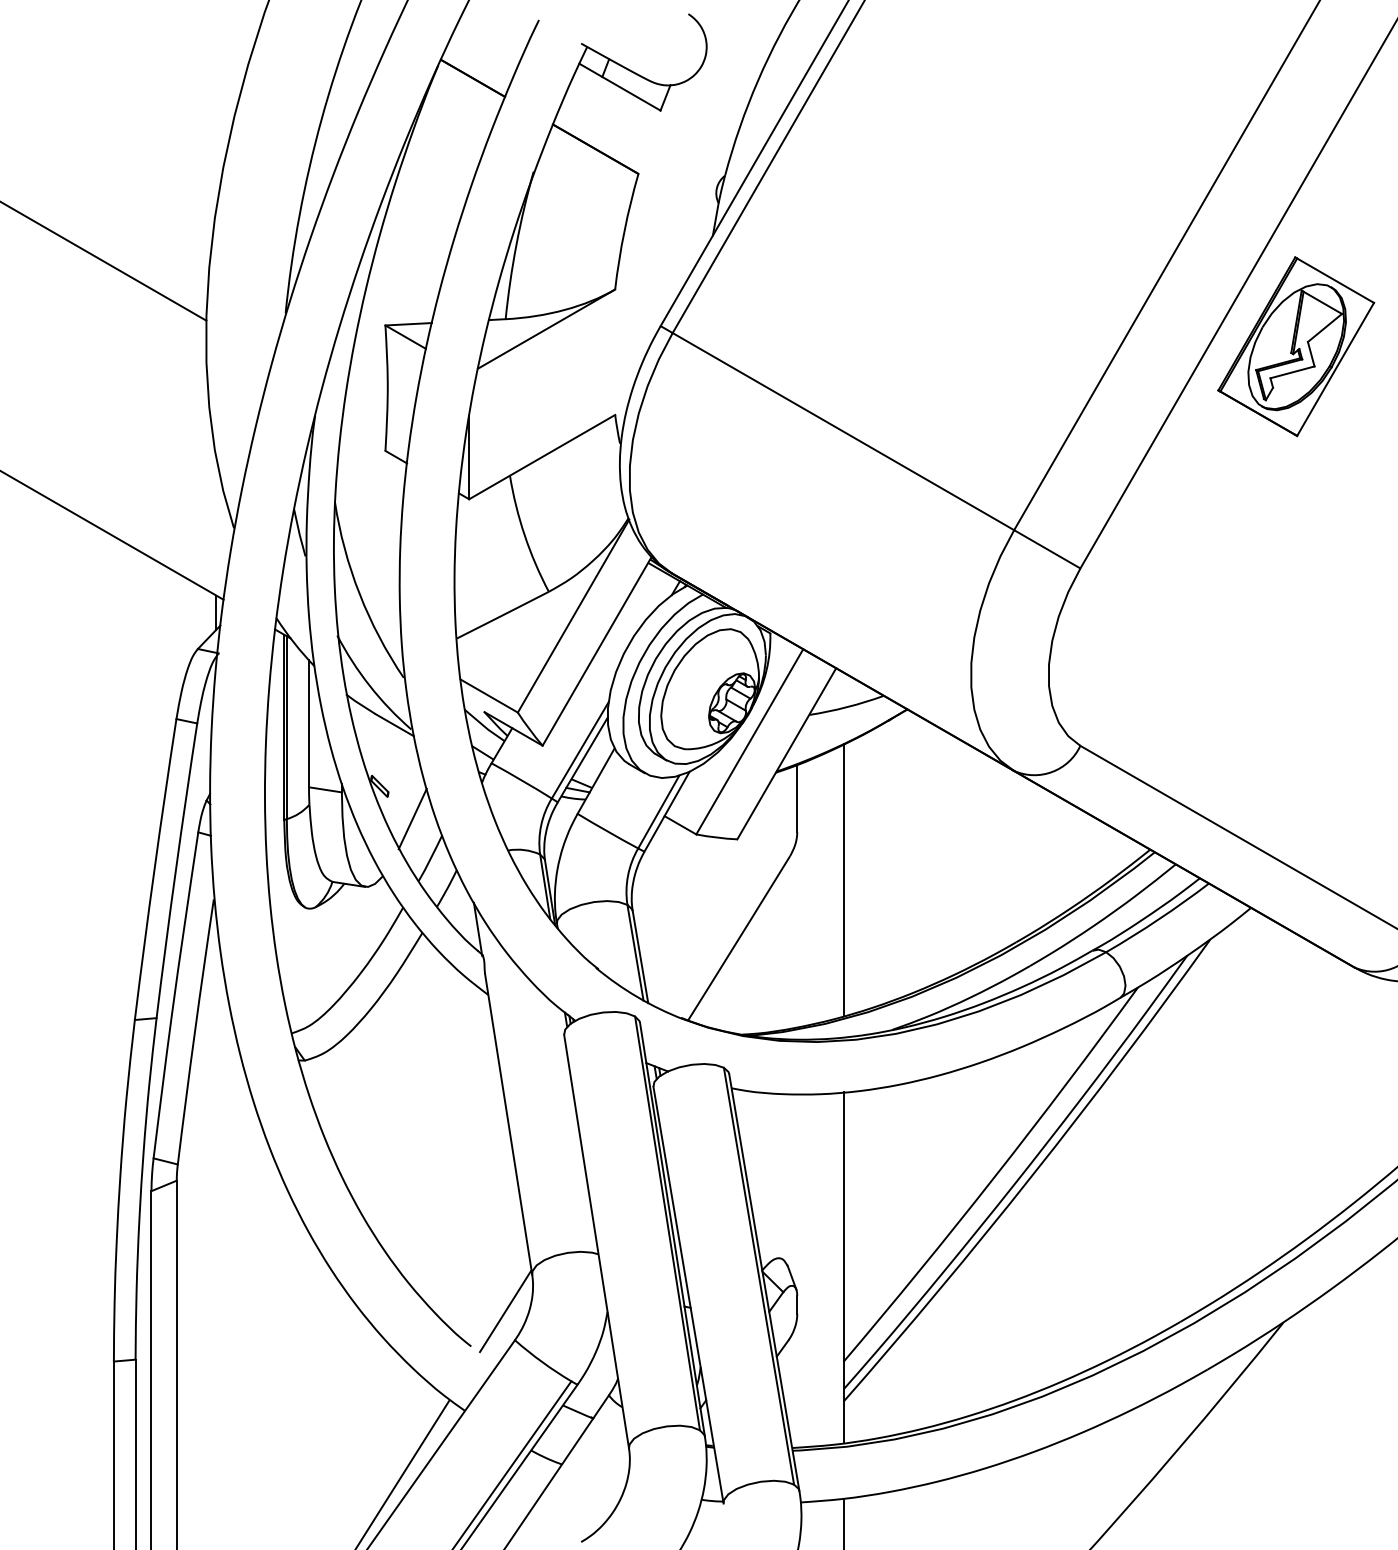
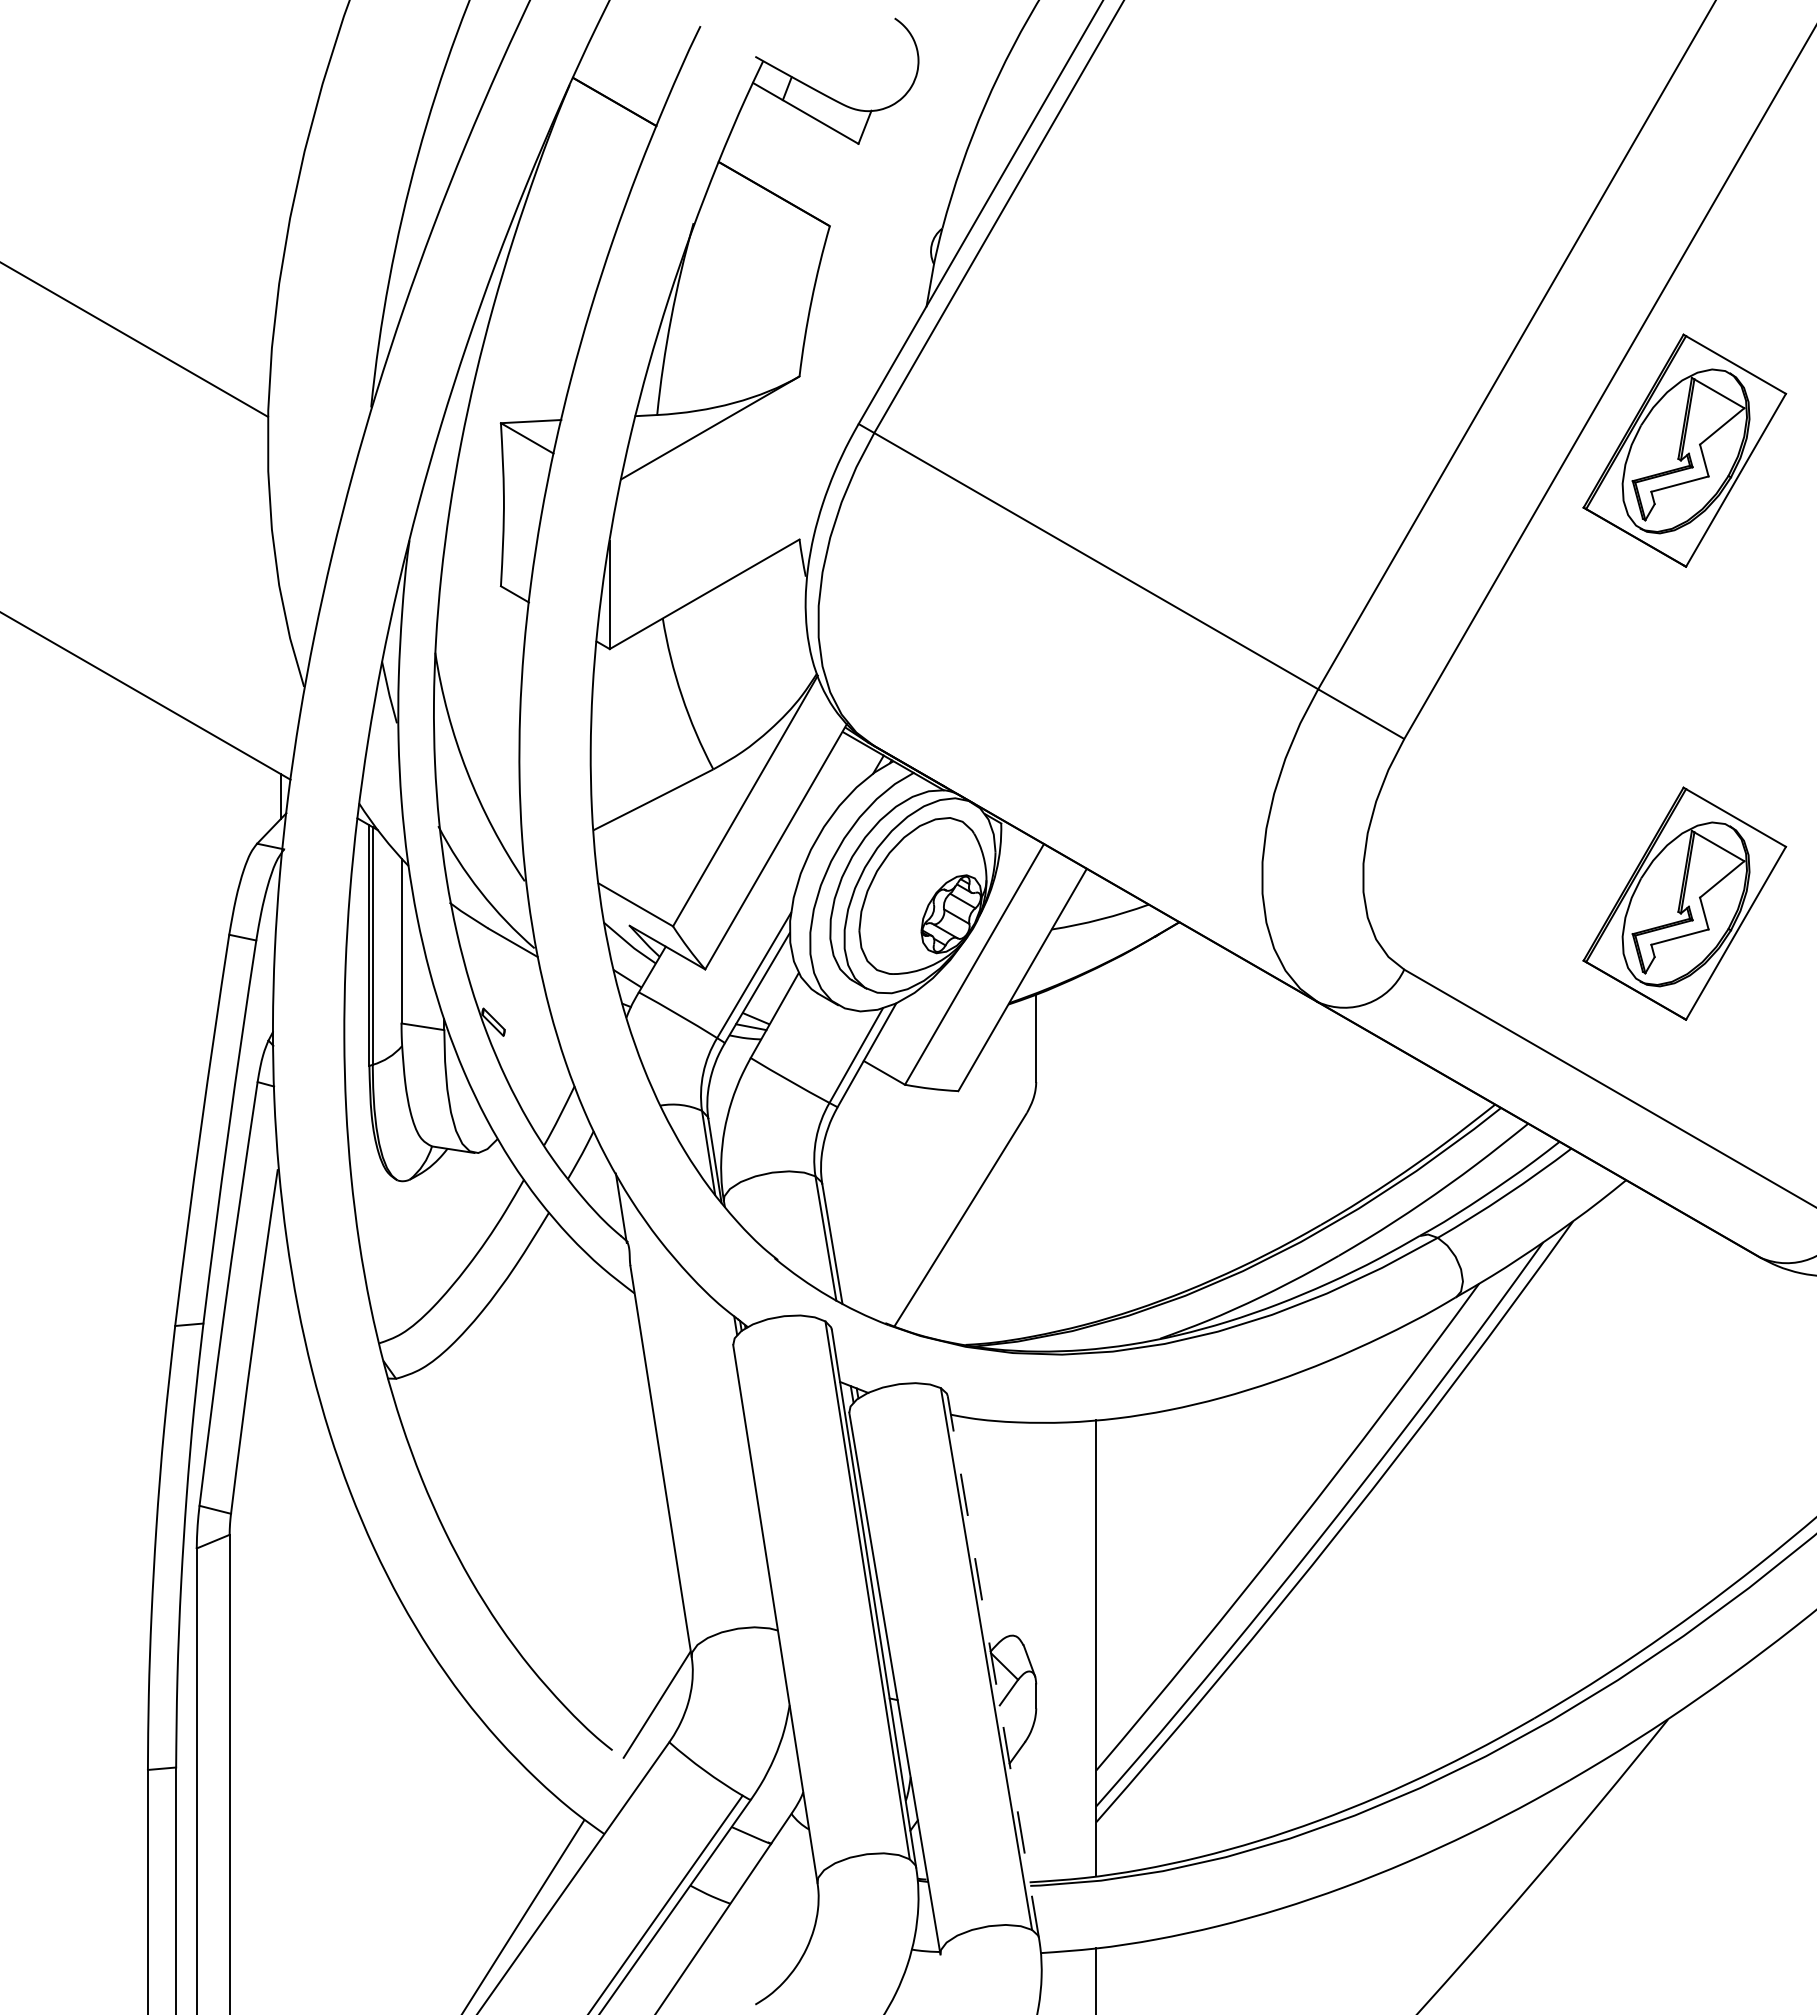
part: (1295, 694) -> (1684, 903), added
line: (412, 818) -> (536, 1064), removed
line: (843, 880) -> (1096, 1144), removed
line: (764, 1282) -> (993, 1667), solid -> dashed

